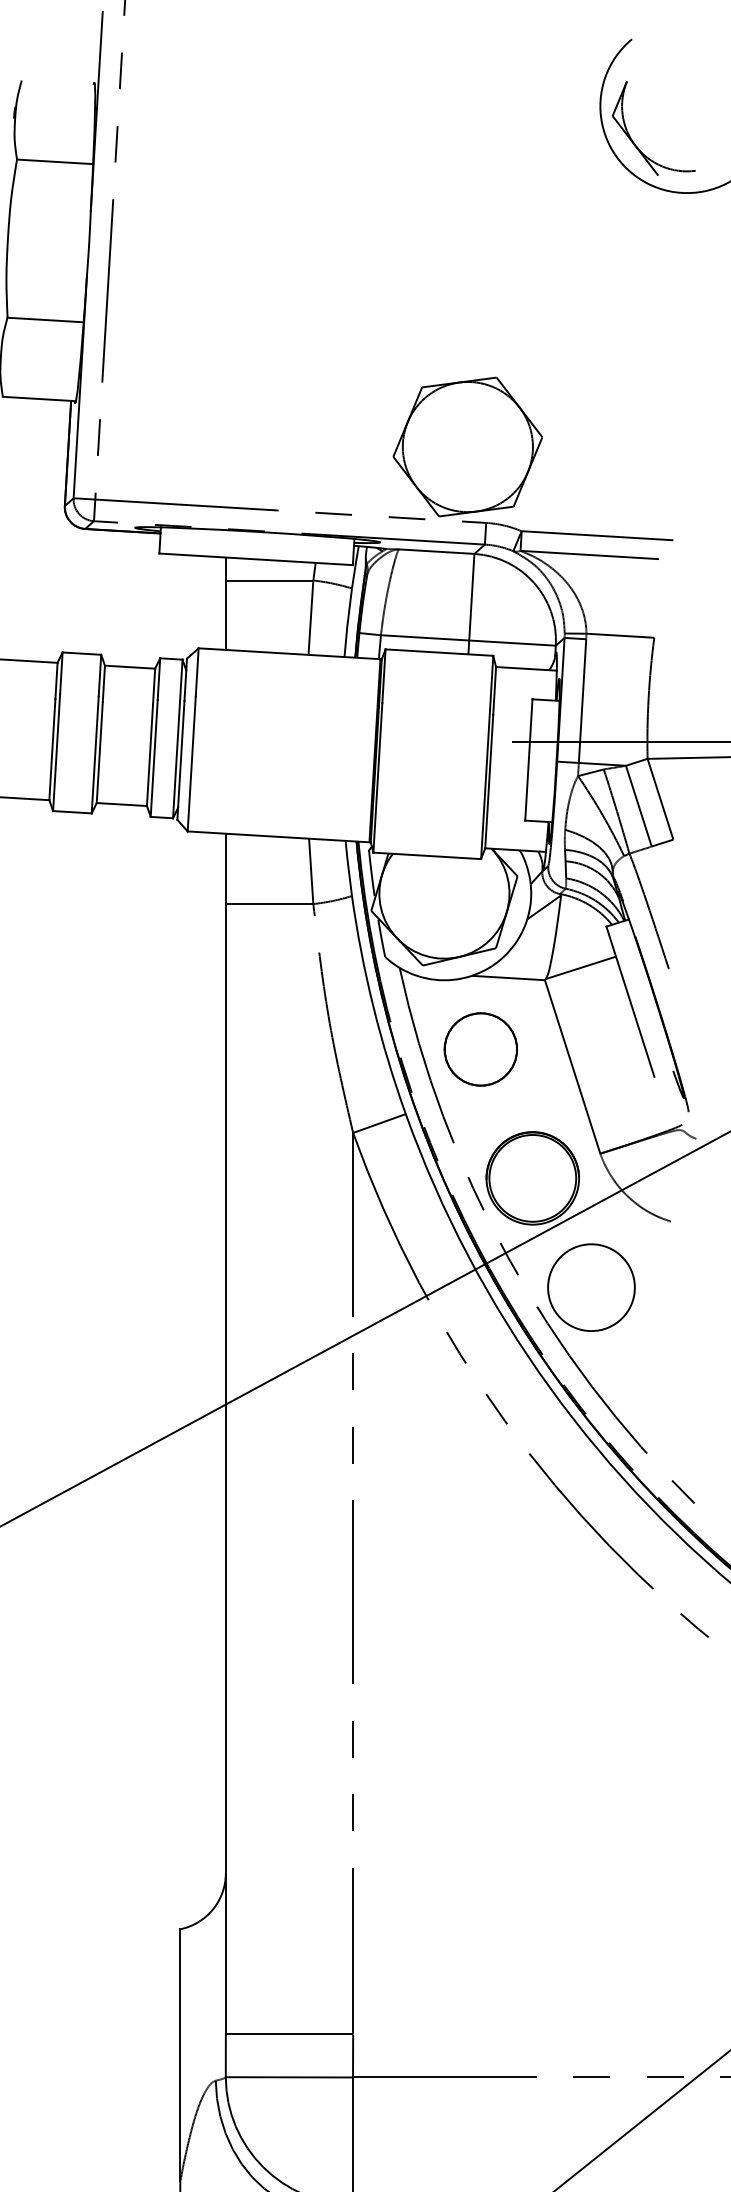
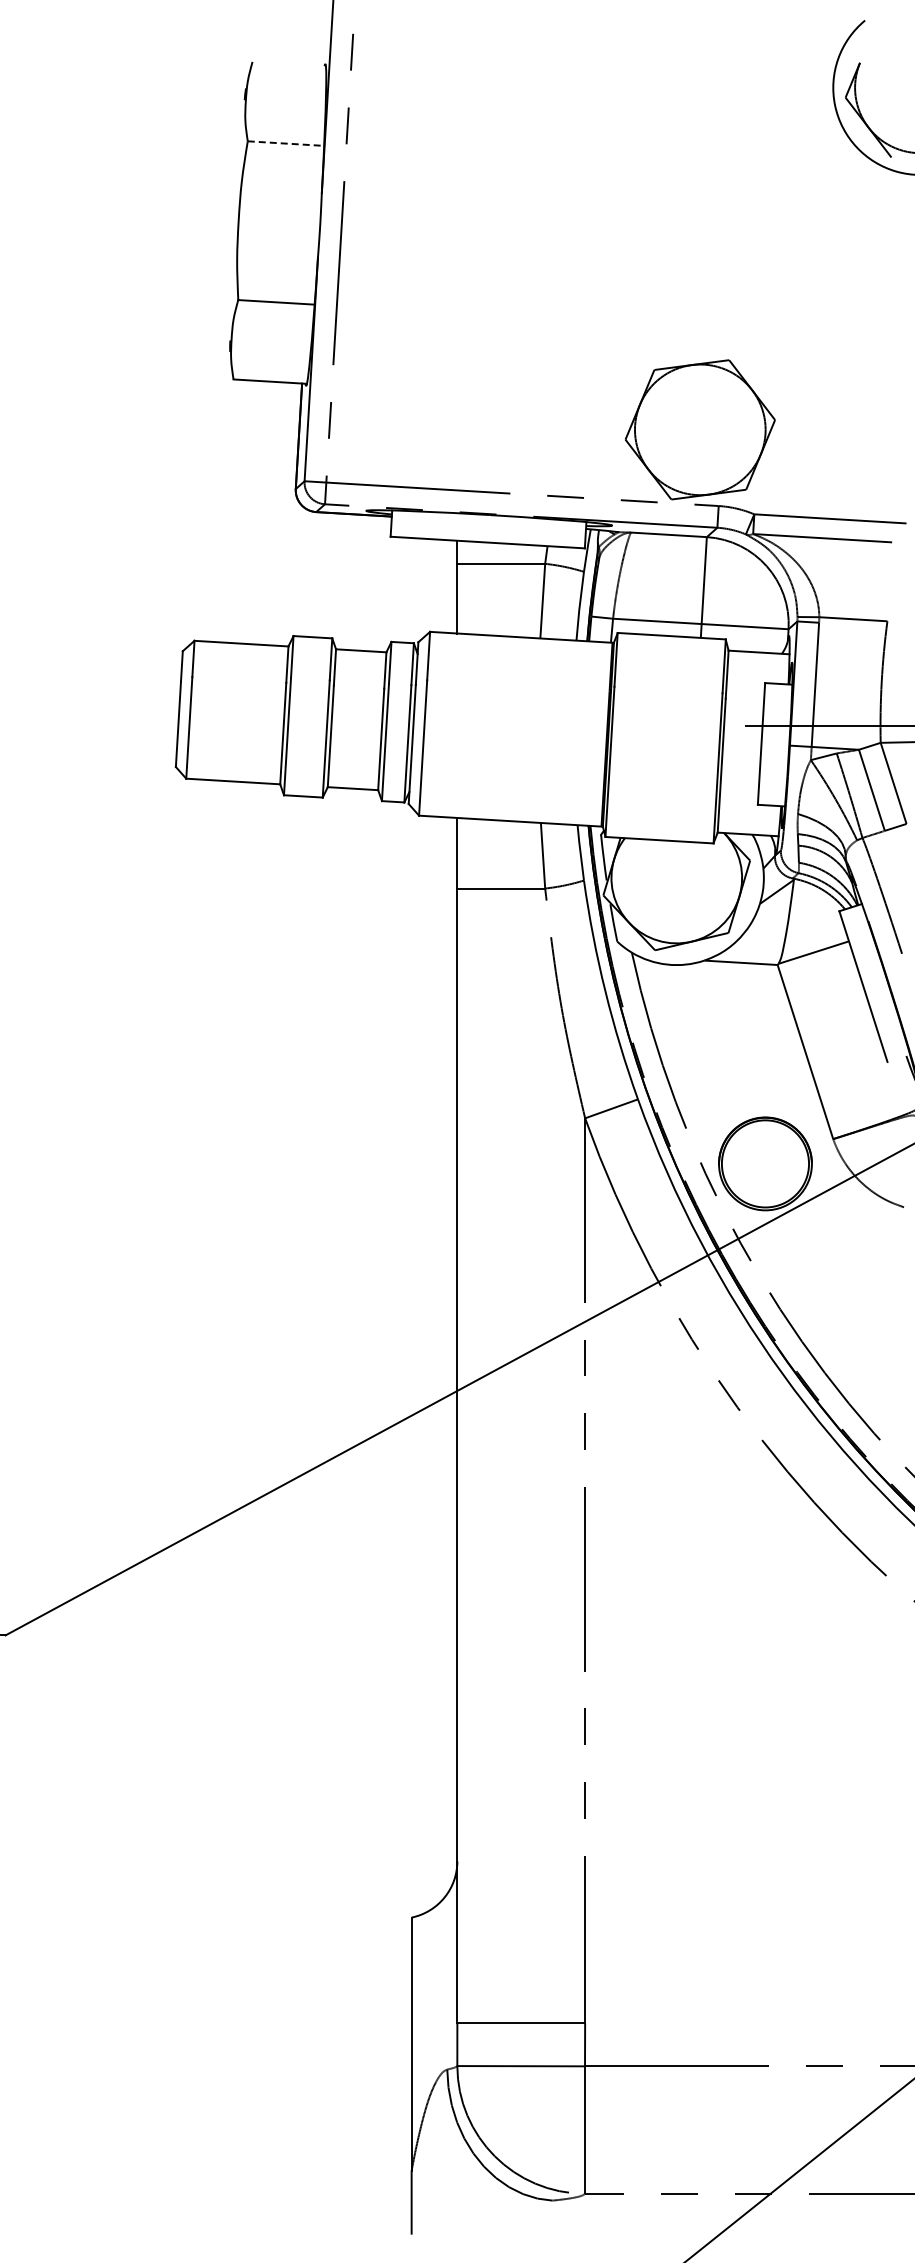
line: (55, 161) -> (286, 143), solid -> dashed
circle: (481, 1049) -> (713, 1034), removed
circle: (590, 1287) -> (823, 1273), removed

